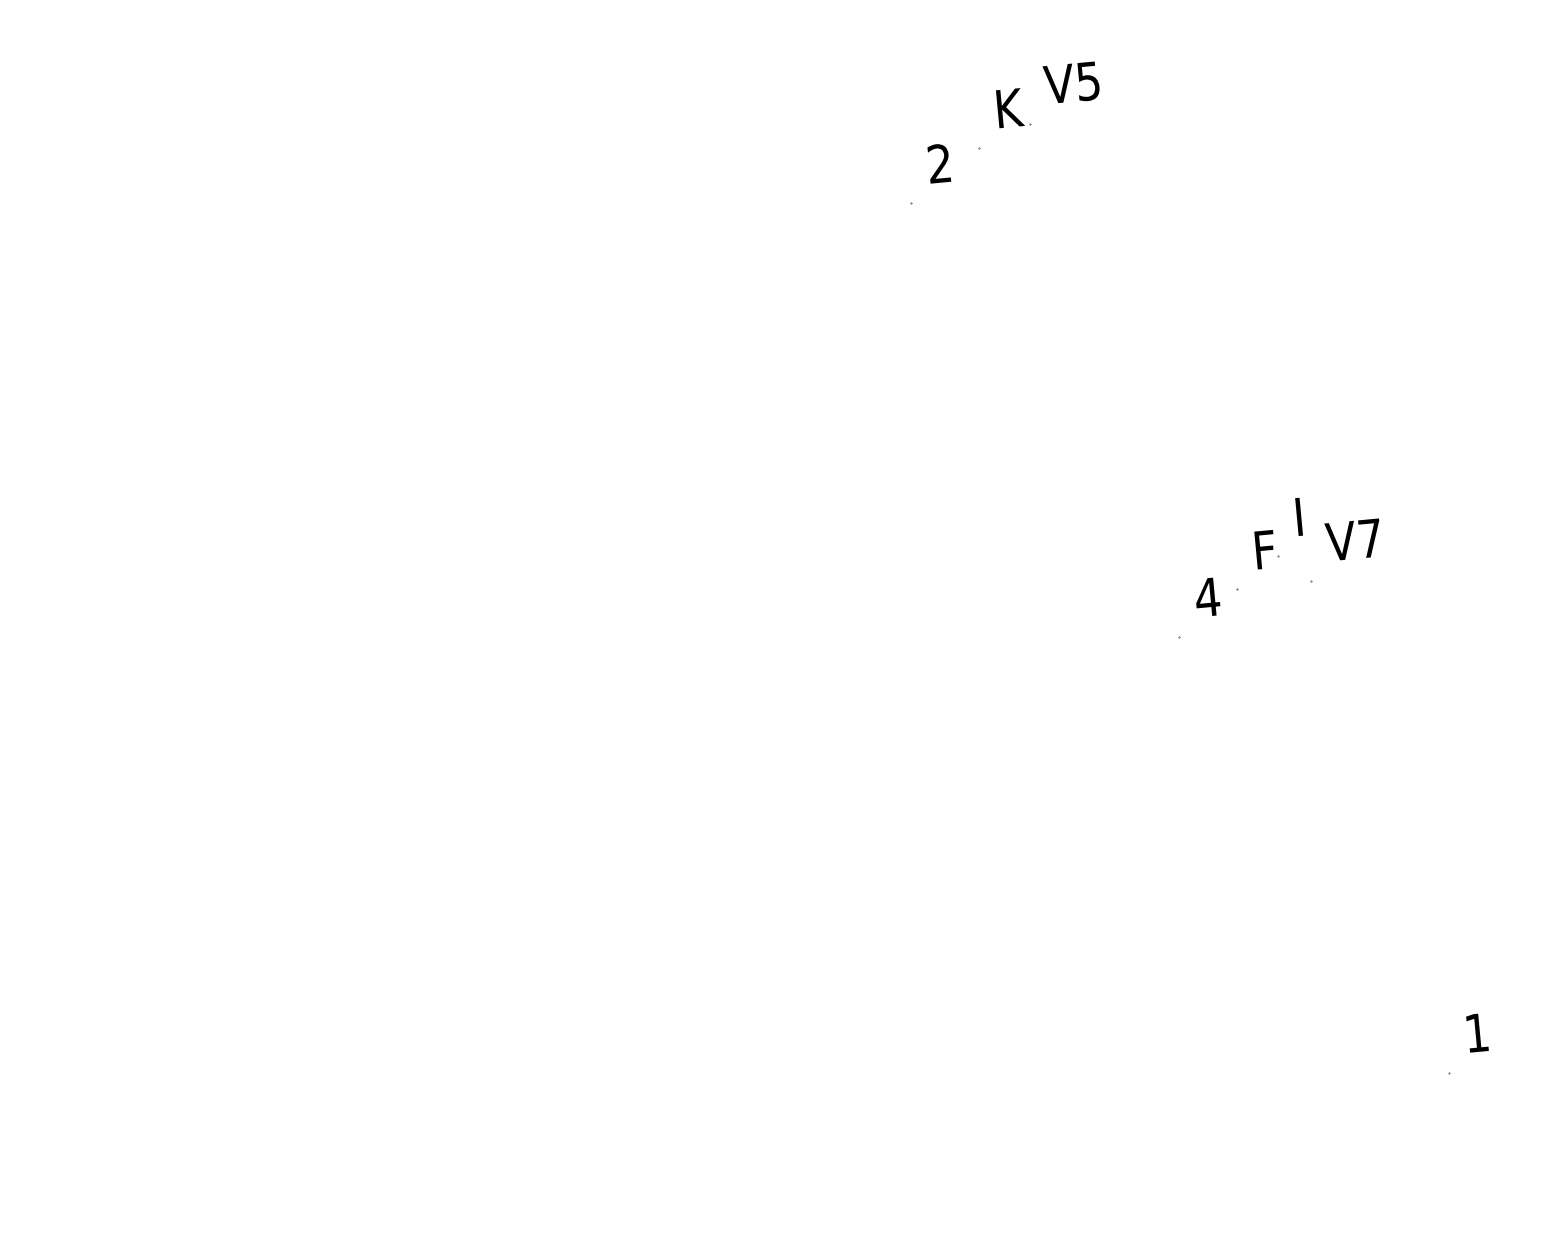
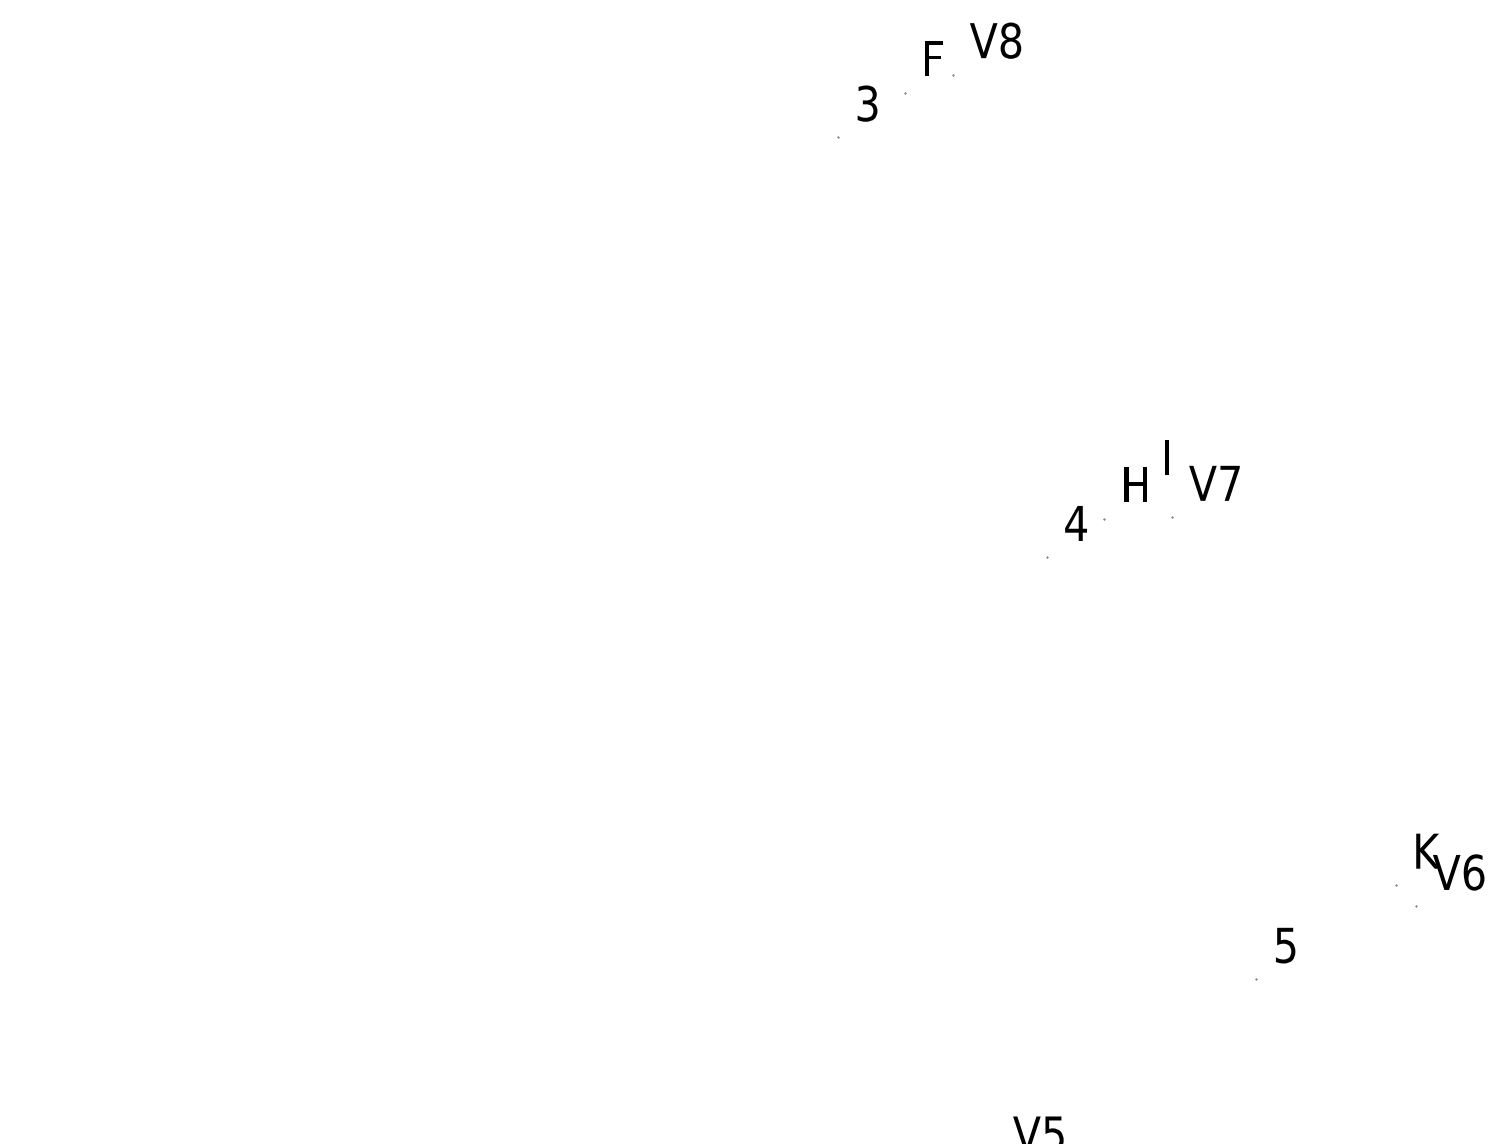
text: (1088, 81) -> (1010, 40), V5 -> V8
text: (1009, 107) -> (936, 58), K -> F
text: (939, 163) -> (867, 103), 2 -> 3
text: (1270, 548) -> (1137, 484), F -> H
text: (1476, 1033) -> (1285, 945), 1 -> 5

